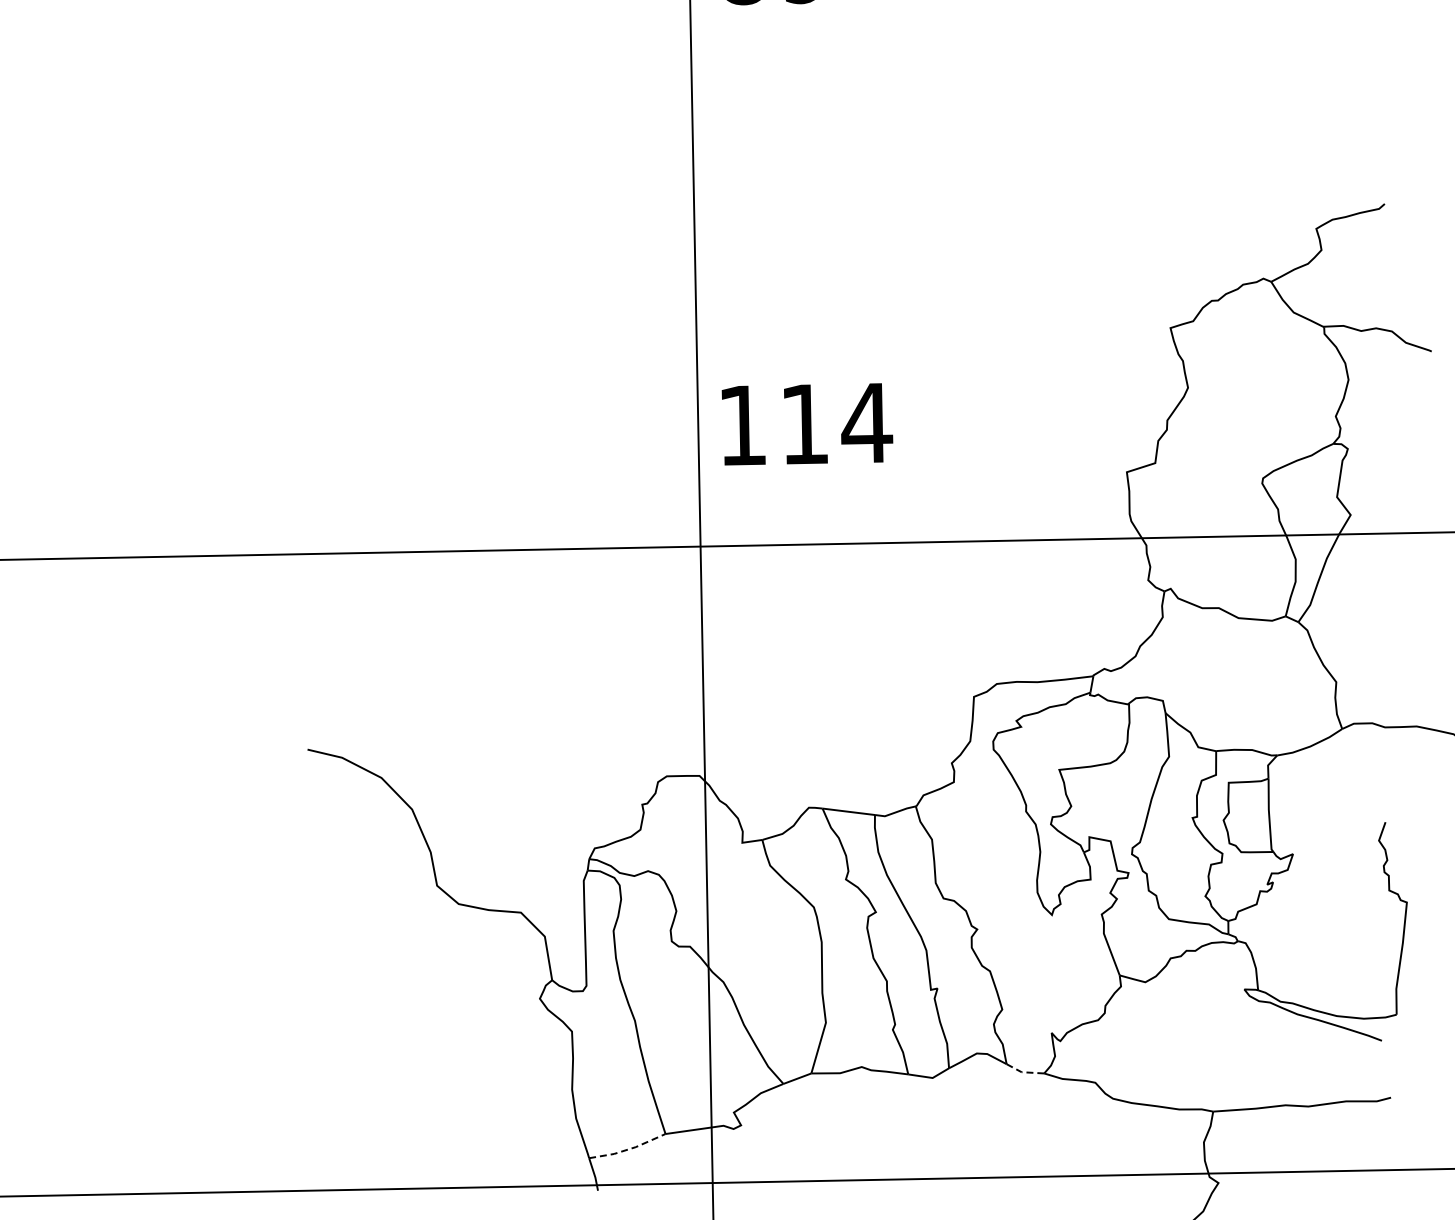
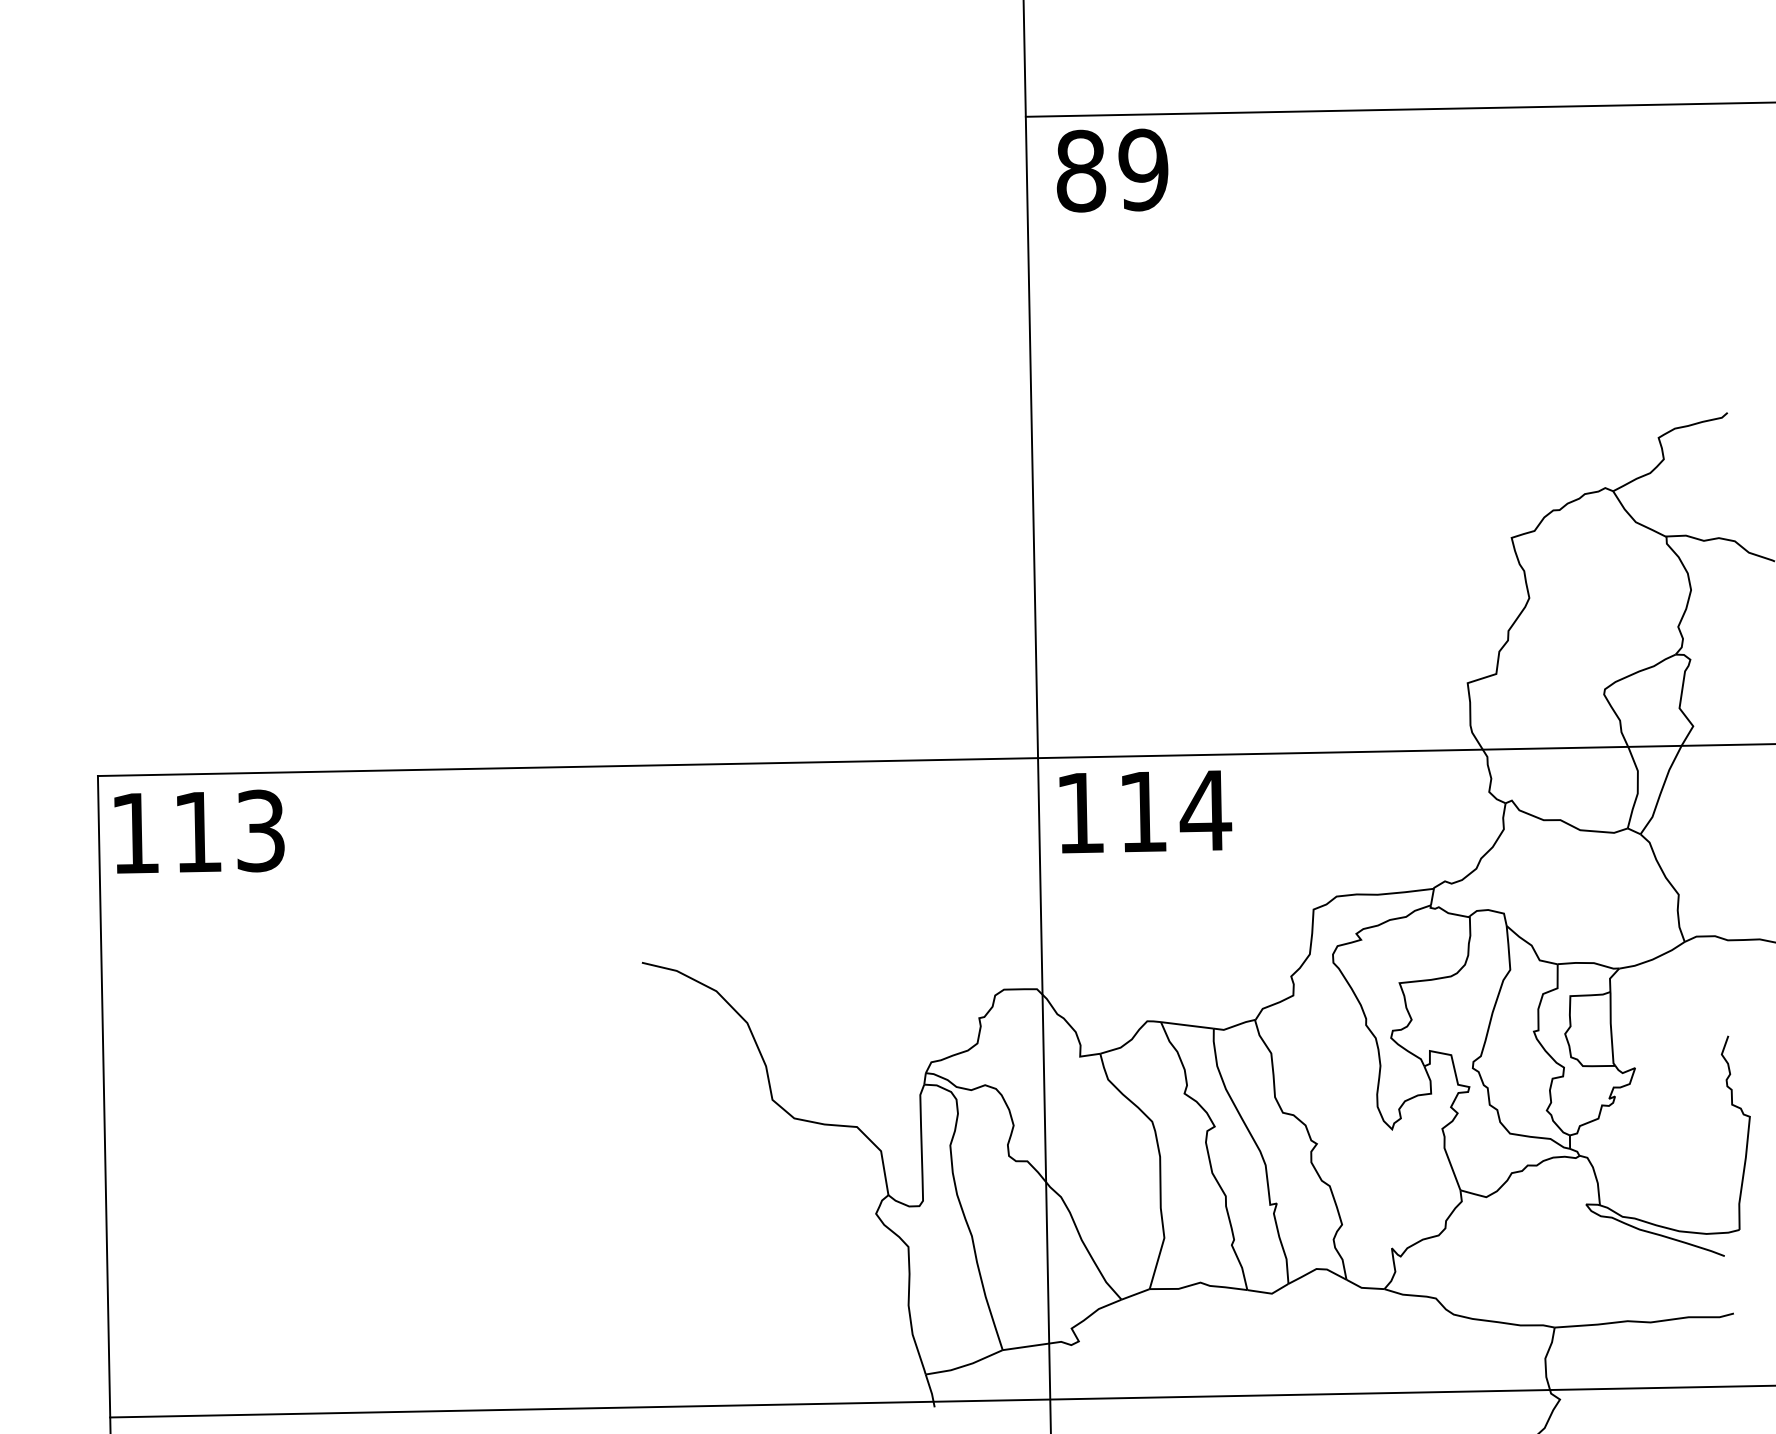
text: (807, 423) -> (1145, 811), moved
line: (1023, 1071) -> (1363, 1287), dashed -> solid
line: (628, 1149) -> (965, 1365), dashed -> solid

